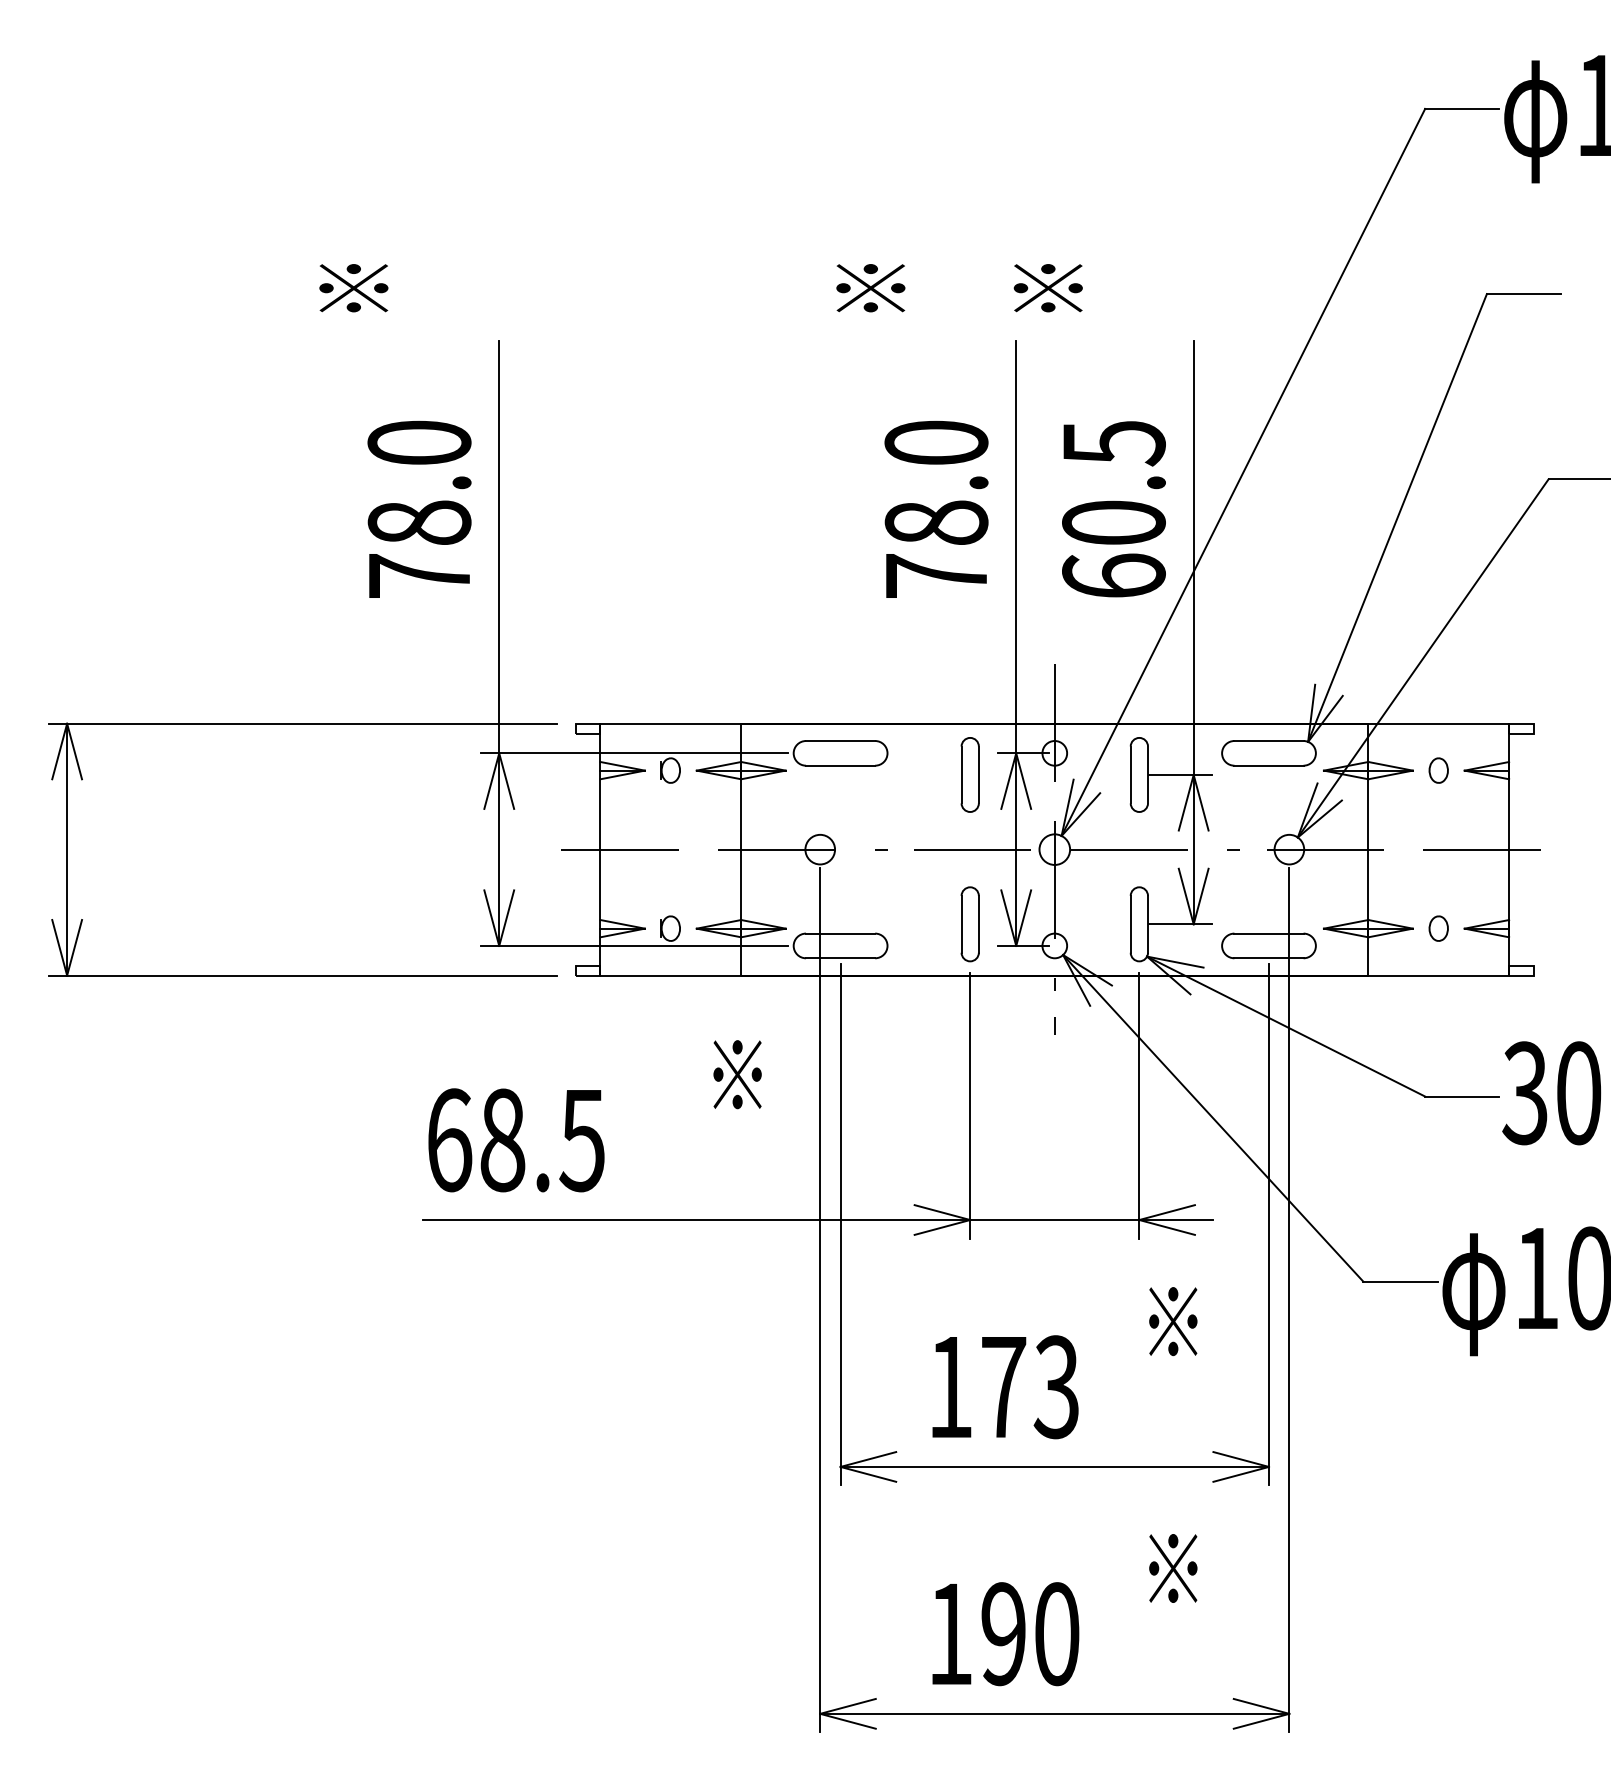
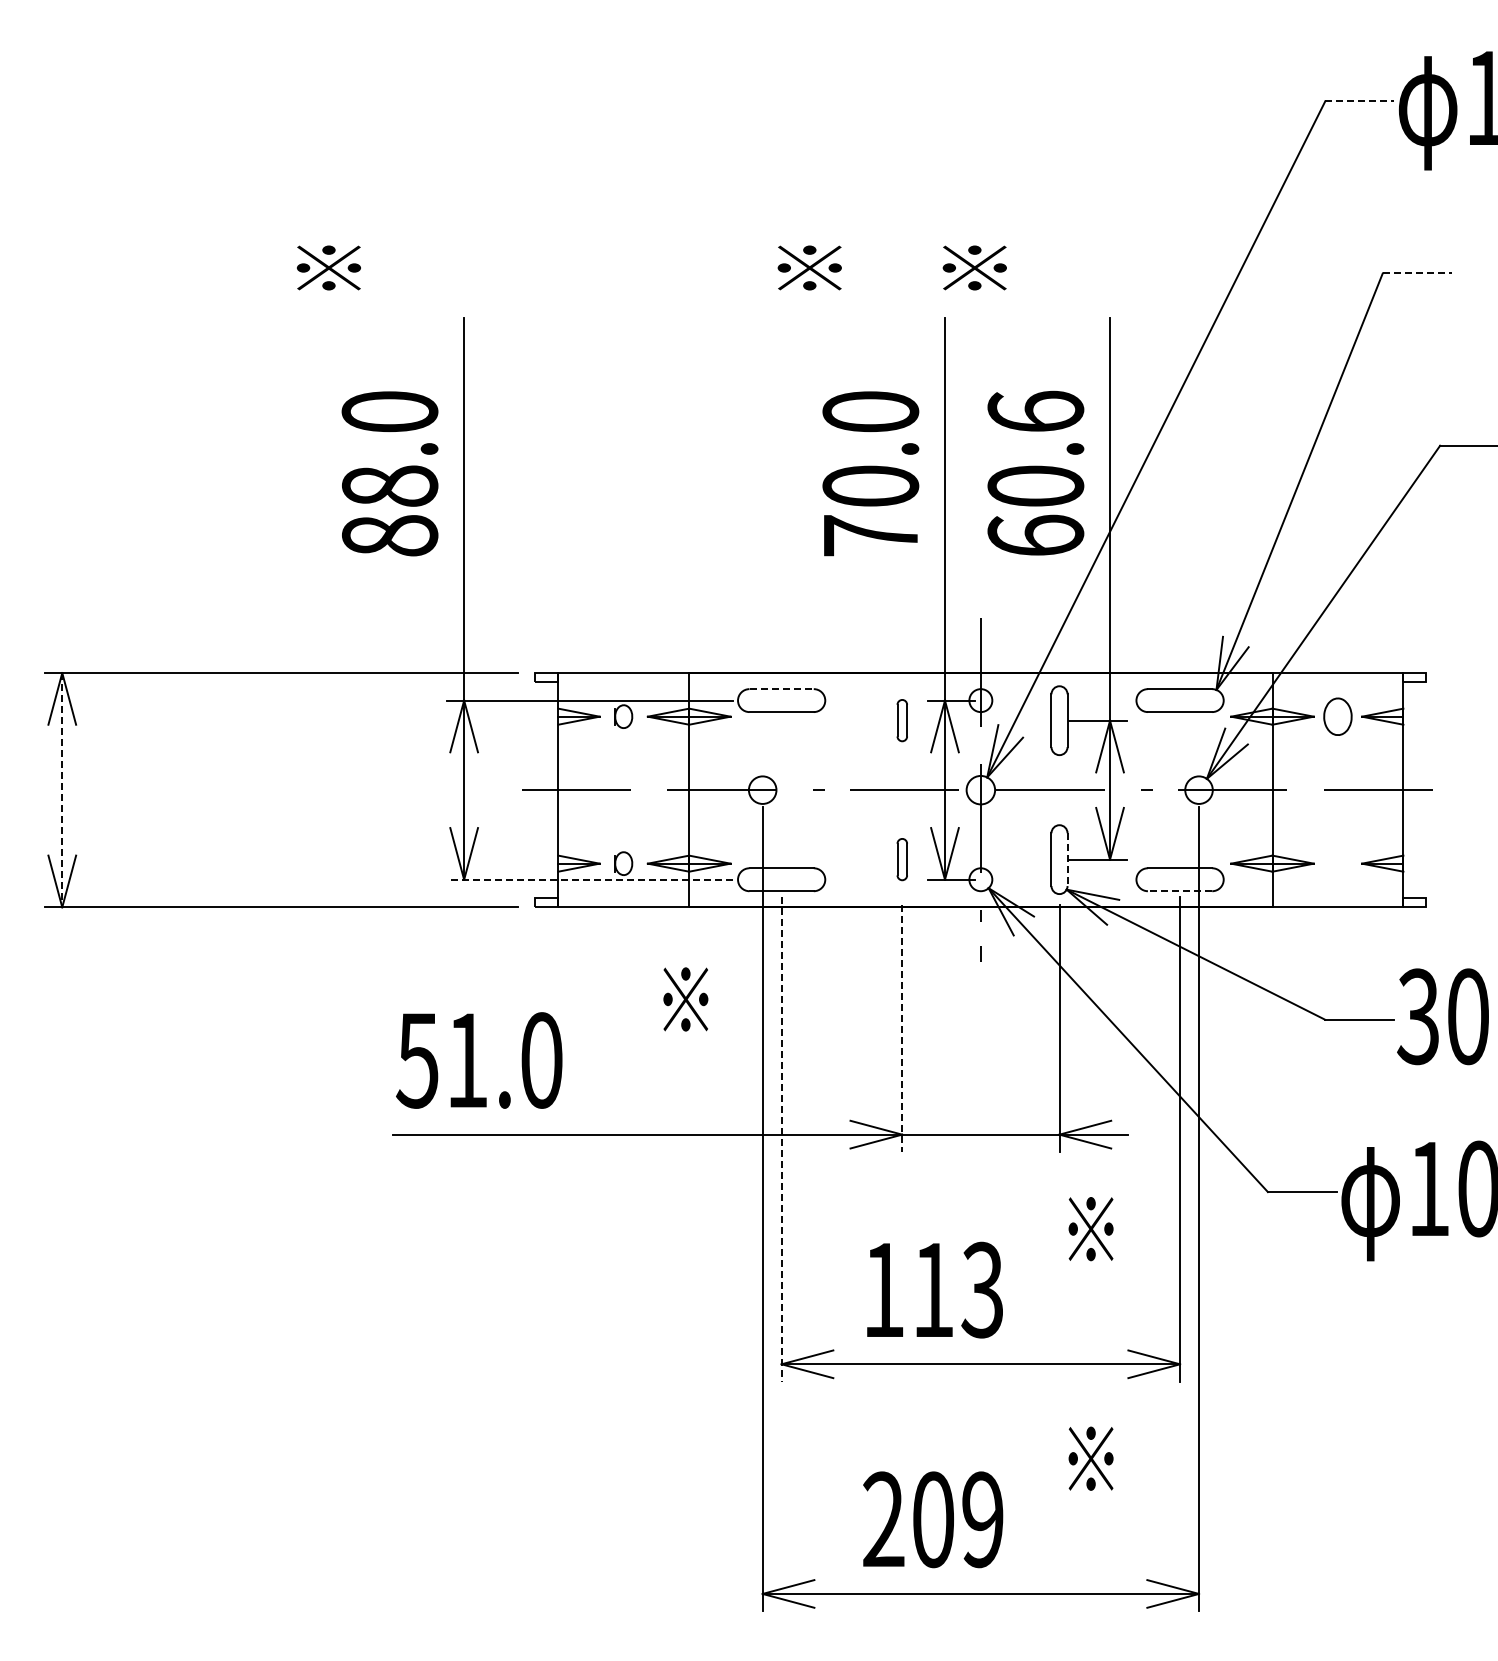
line: (1462, 109) -> (1360, 101), solid -> dashed
line: (1524, 294) -> (1417, 273), solid -> dashed
text: (1113, 442) -> (1035, 411), 60.5 -> 60.6
text: (936, 522) -> (870, 485), 78.0 -> 70.0
text: (420, 575) -> (390, 535), 78.0 -> 88.0
line: (841, 741) -> (782, 689), solid -> dashed
part: (1438, 770) -> (1337, 716), size x1.6
part: (970, 774) -> (902, 720), size x0.6
line: (67, 849) -> (62, 790), solid -> dashed
part: (970, 924) -> (902, 859), size x0.6
line: (1147, 925) -> (1067, 860), solid -> dashed
part: (1438, 928) -> (1337, 863), removed
line: (634, 945) -> (589, 879), solid -> dashed
line: (1268, 958) -> (1179, 891), solid -> dashed
line: (970, 1105) -> (902, 1028), solid -> dashed
text: (515, 1140) -> (479, 1060), 68.5 -> 51.0
line: (840, 1225) -> (781, 1139), solid -> dashed
text: (1003, 1386) -> (933, 1289), 173 -> 113
text: (1003, 1633) -> (933, 1519), 190 -> 209

